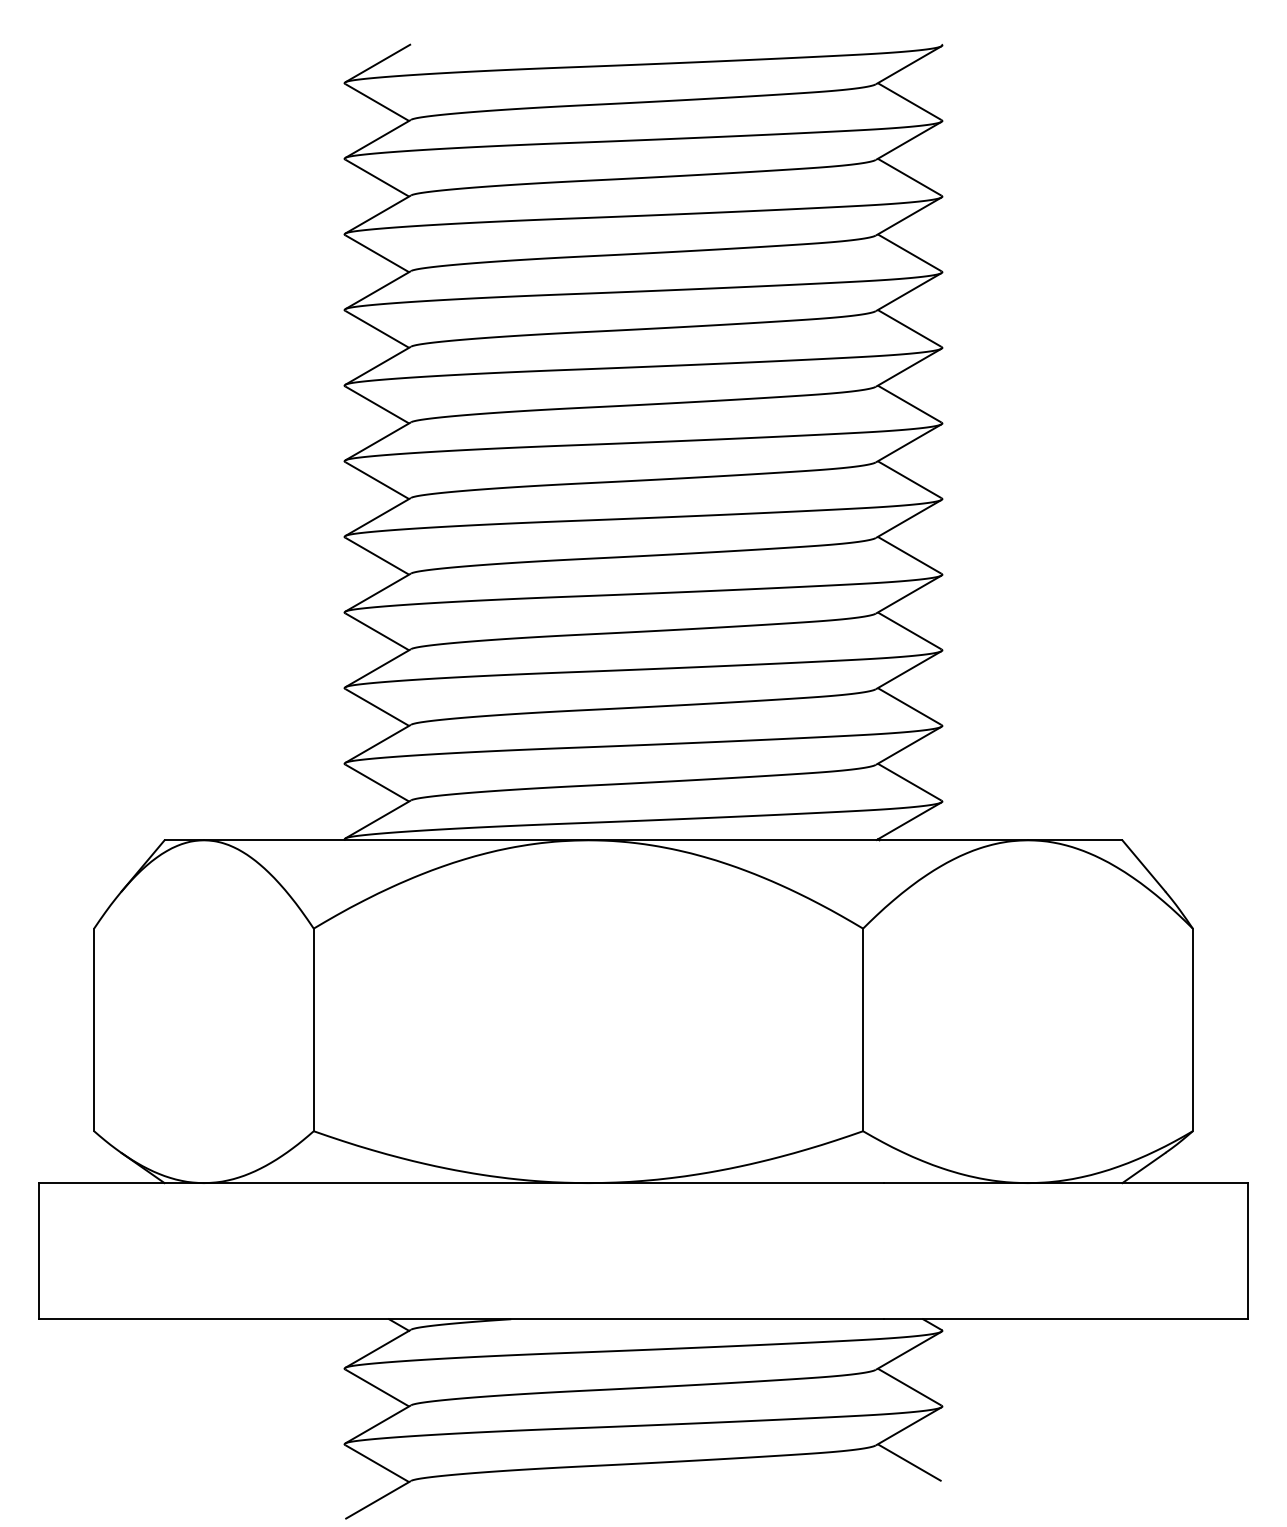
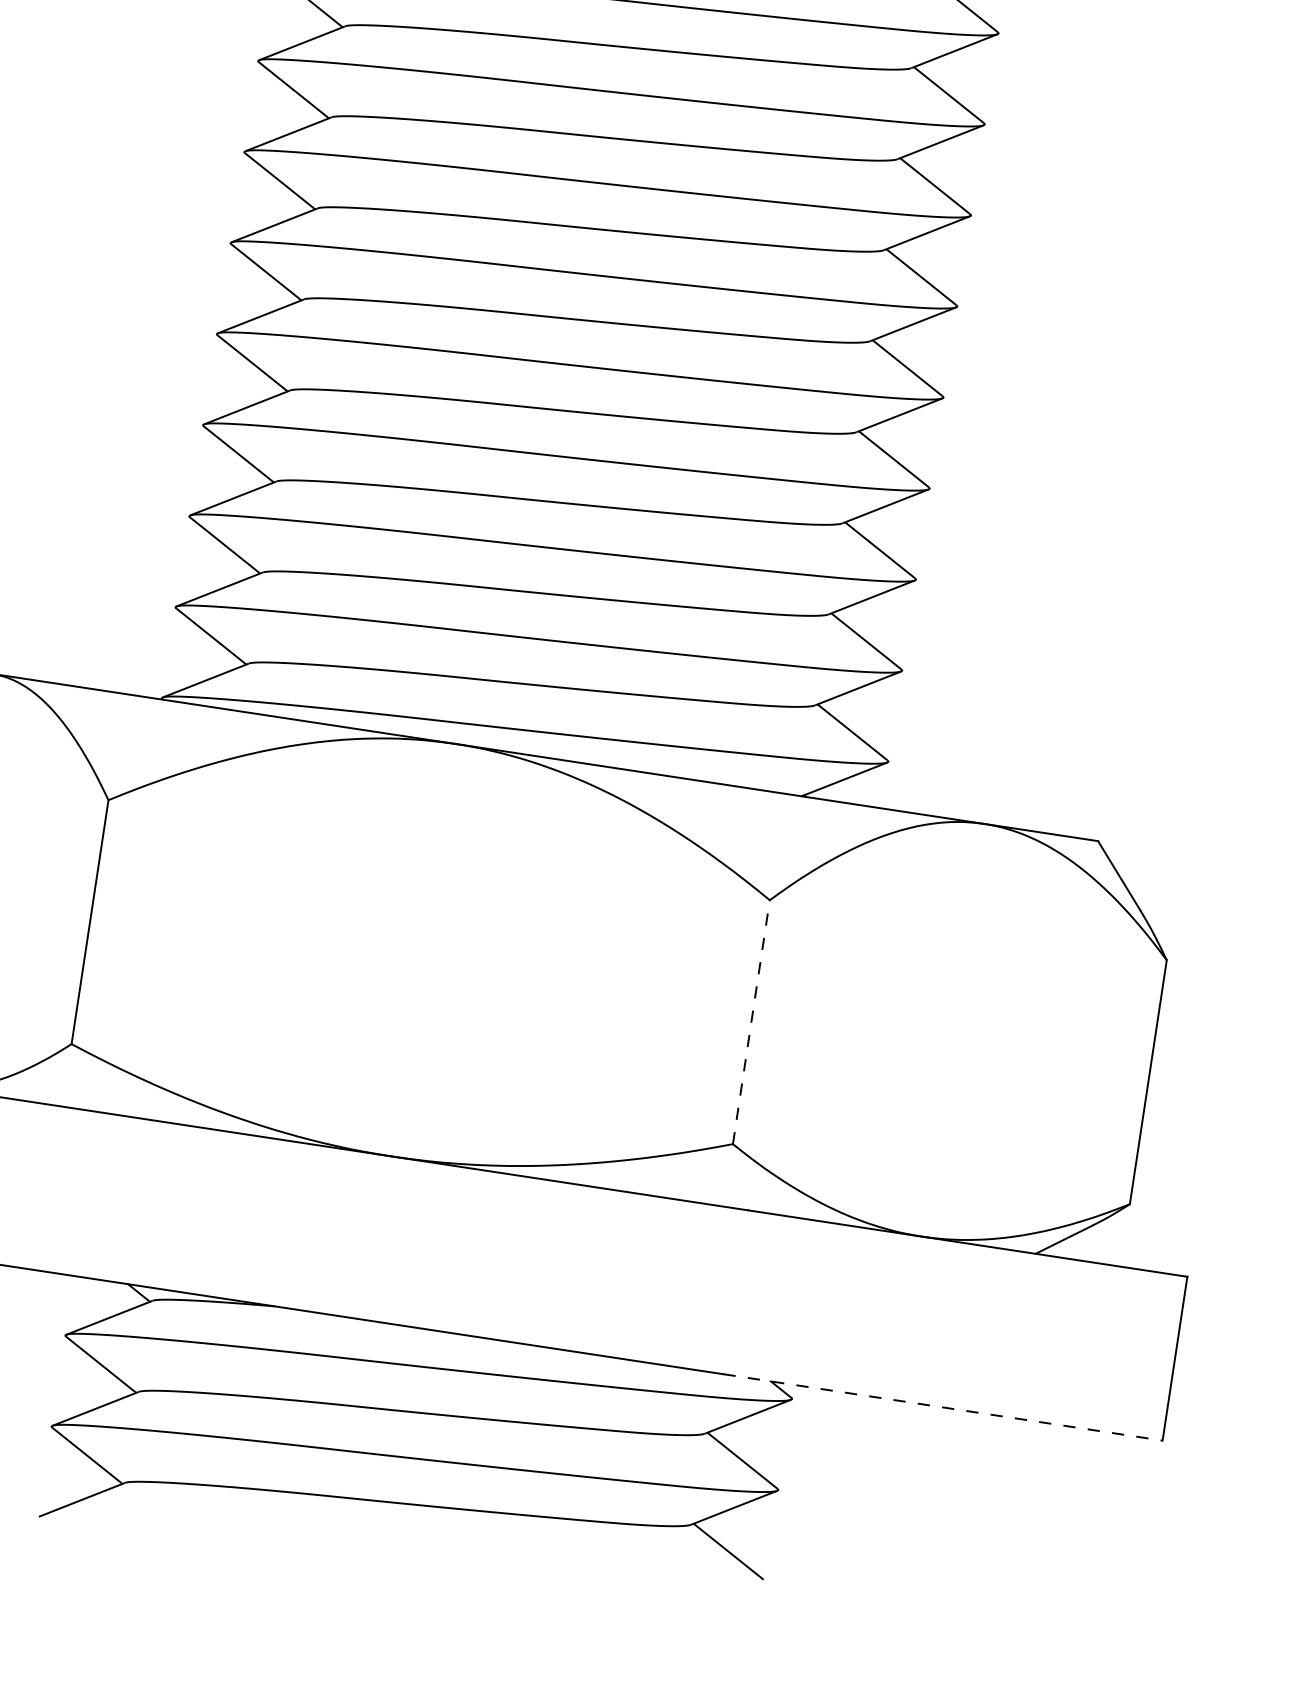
line: (863, 1029) -> (751, 1021), solid -> dashed
line: (1066, 1319) -> (943, 1407), solid -> dashed

